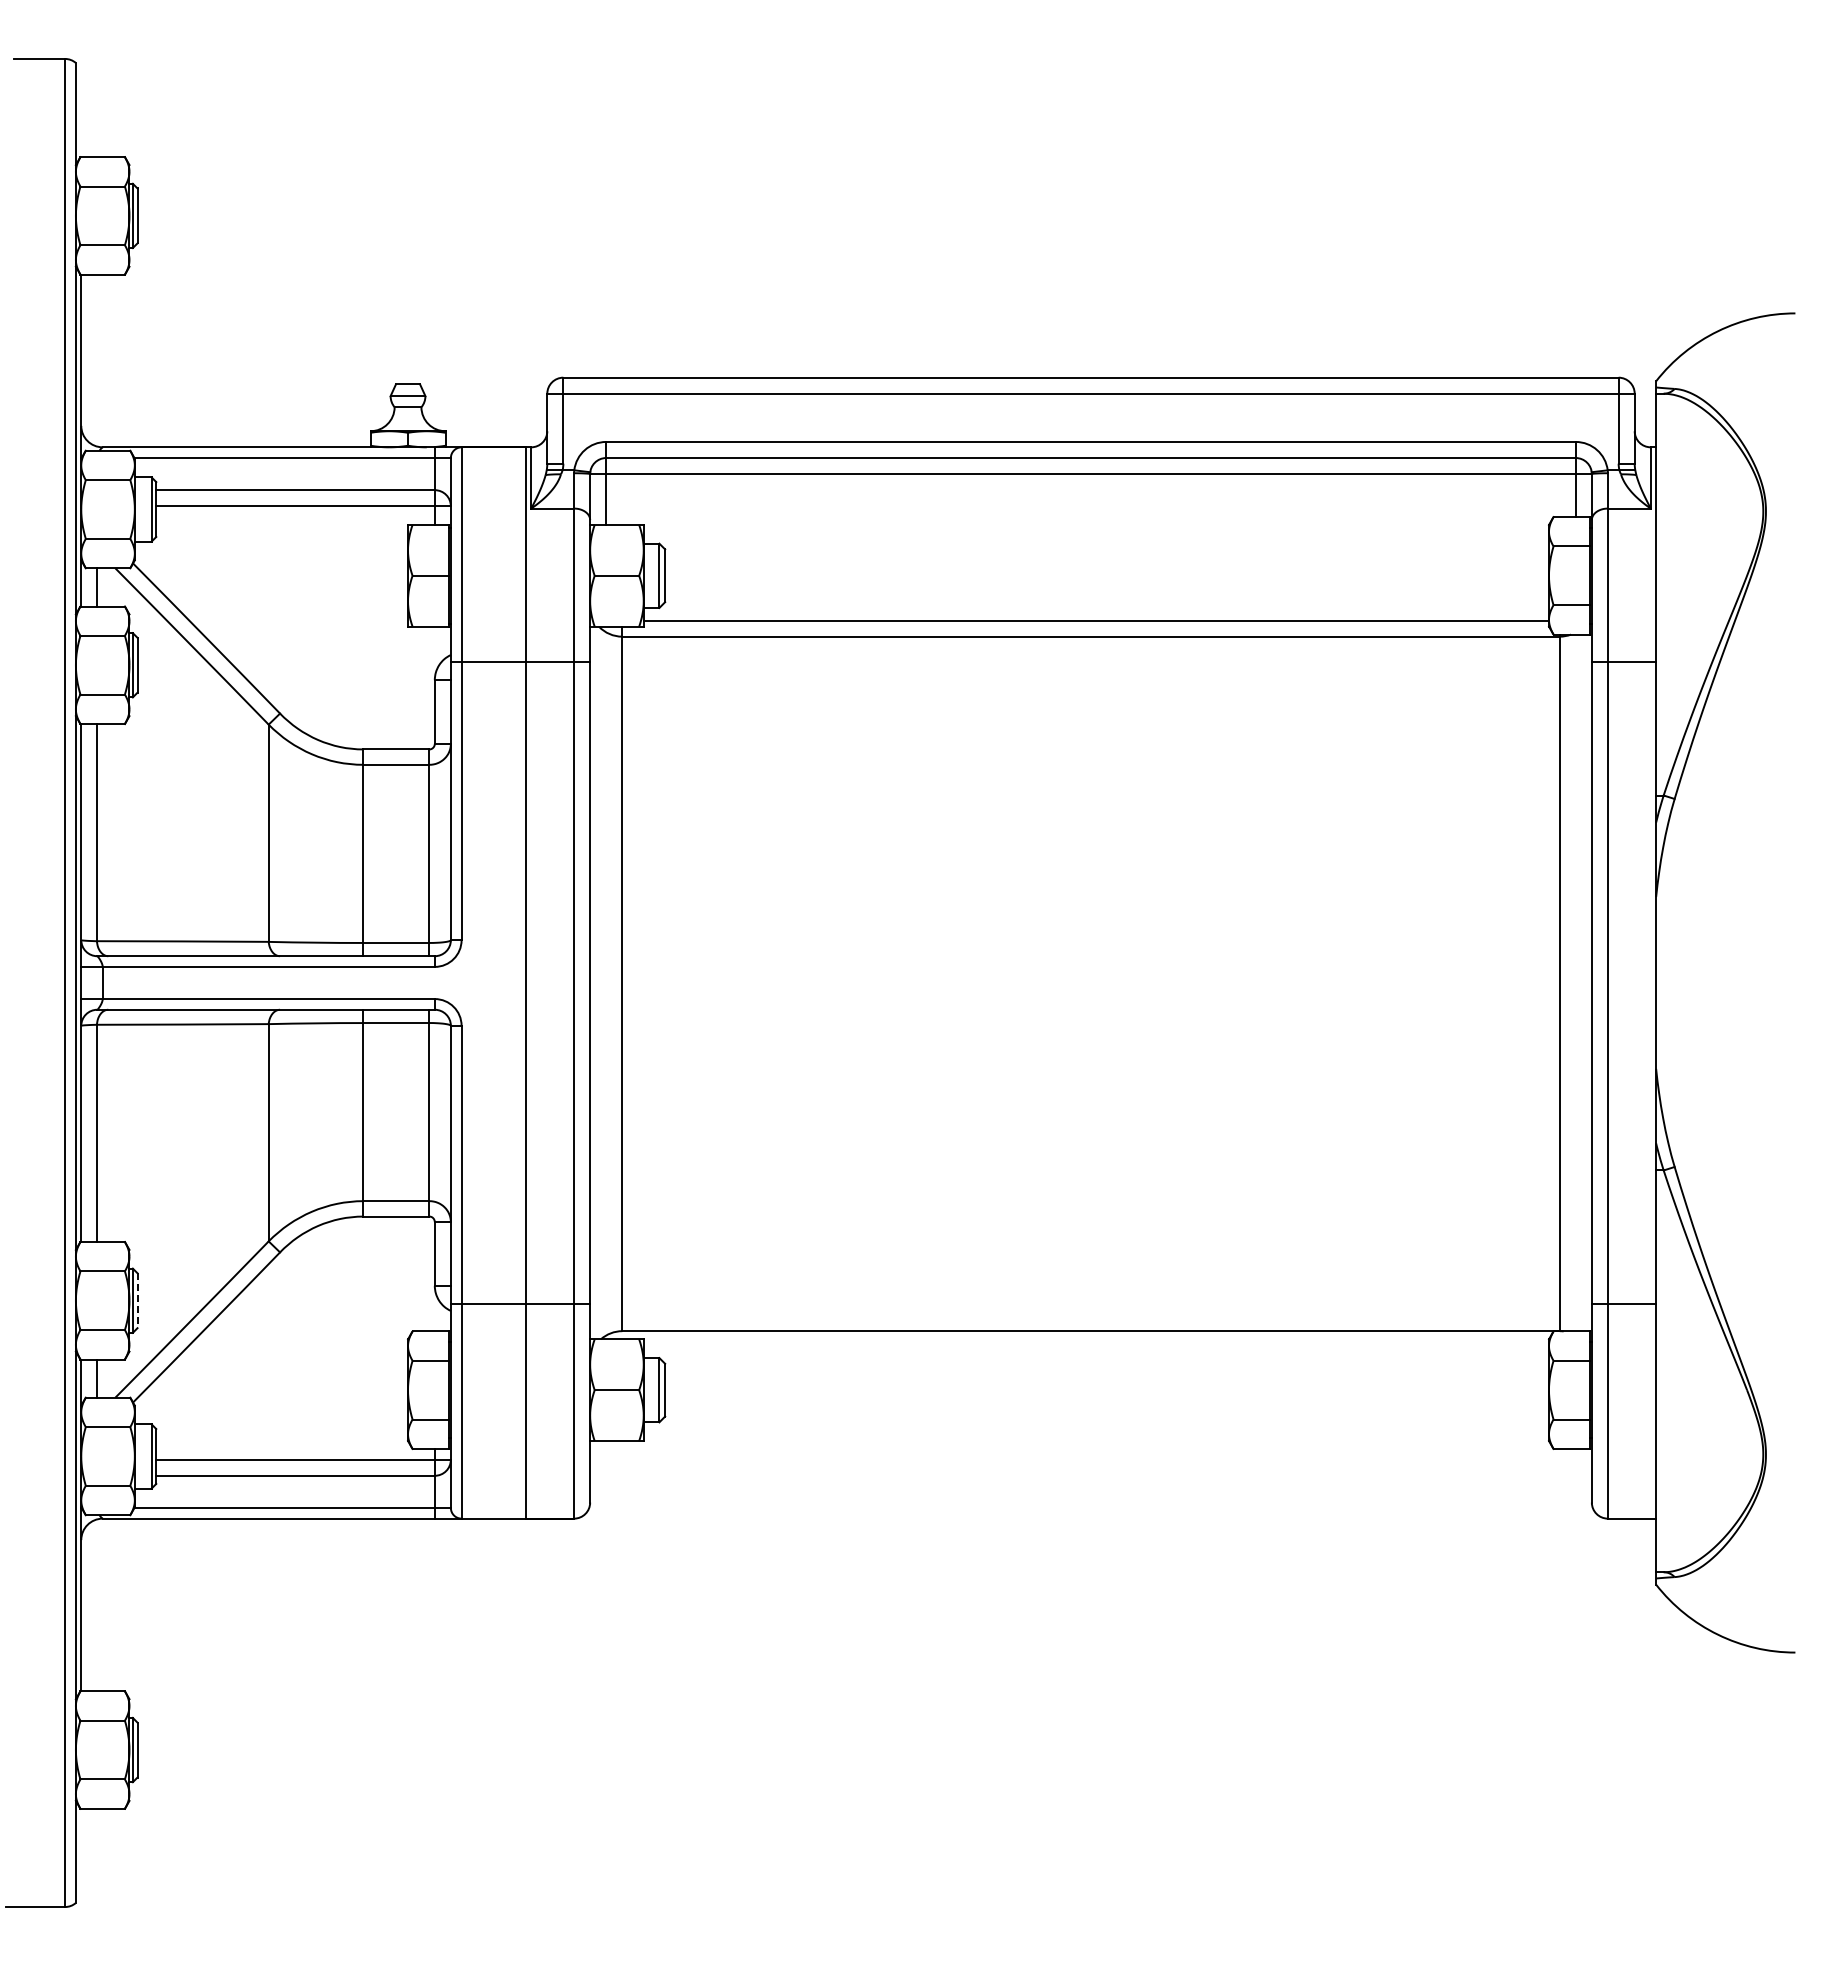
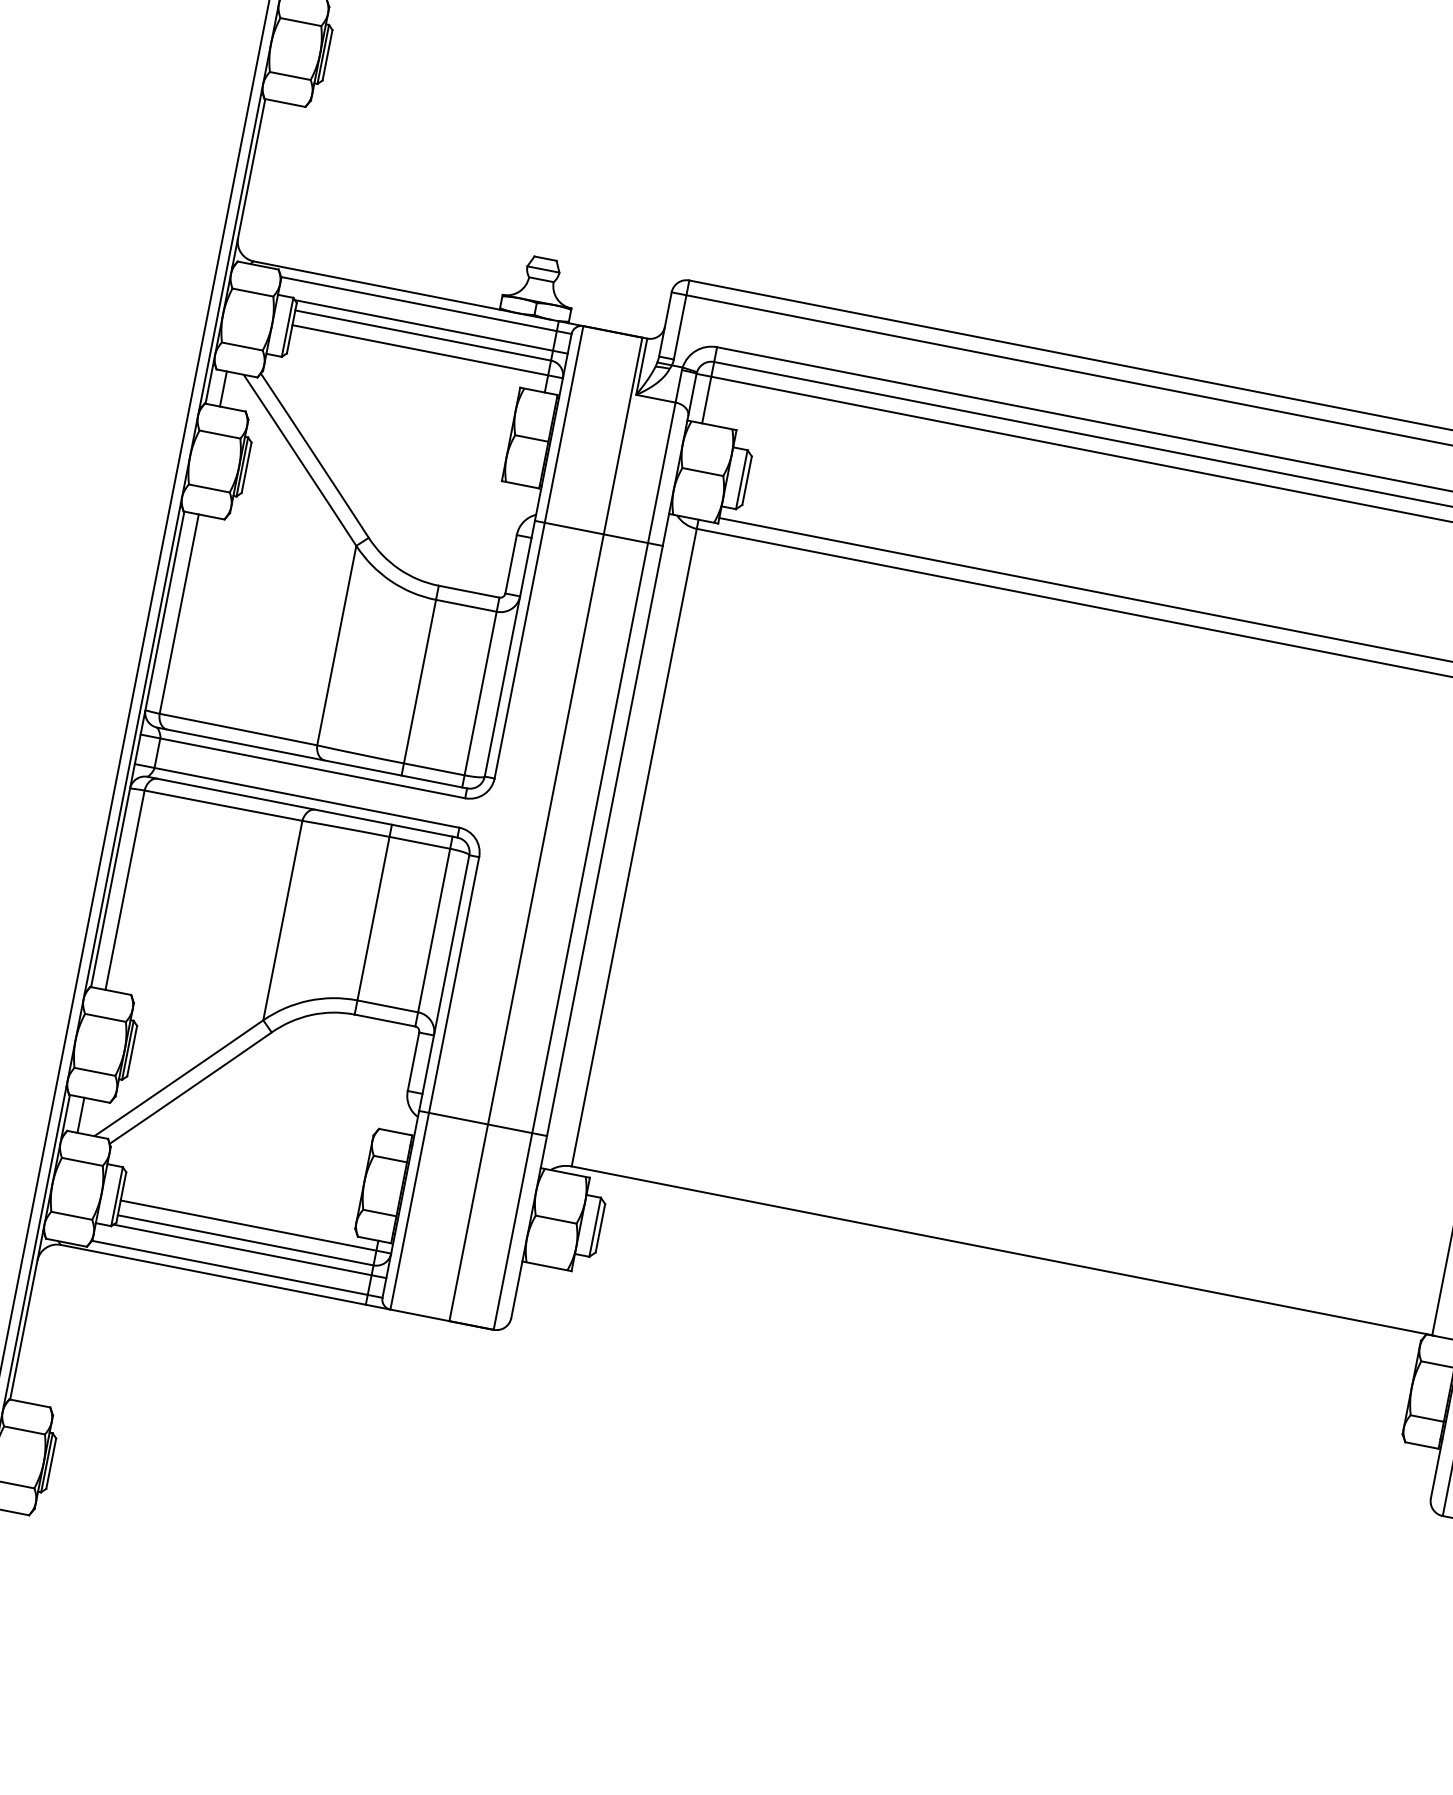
line: (301, 479) -> (430, 326), added
line: (137, 1301) -> (132, 1051), dashed -> solid
line: (301, 1486) -> (249, 1251), added

